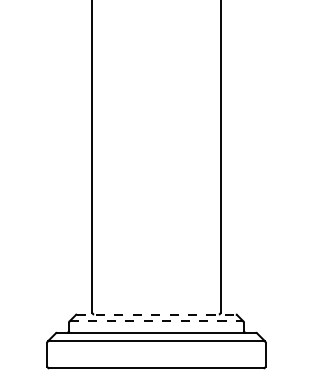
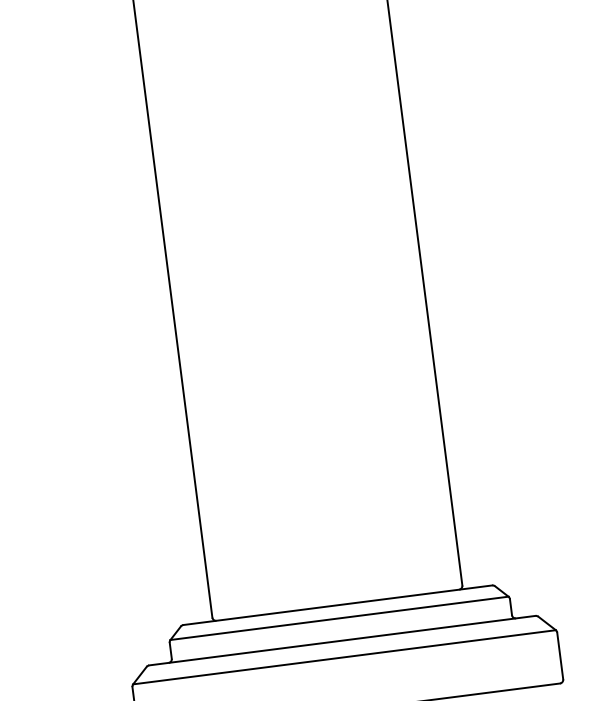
line: (157, 314) -> (339, 604), dashed -> solid
line: (156, 321) -> (339, 618), dashed -> solid

